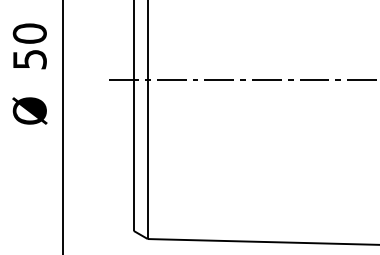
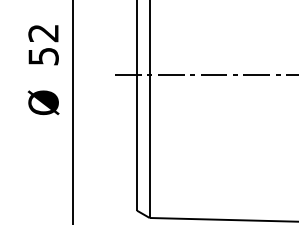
text: (29, 33) -> (43, 33), 50 -> 52

